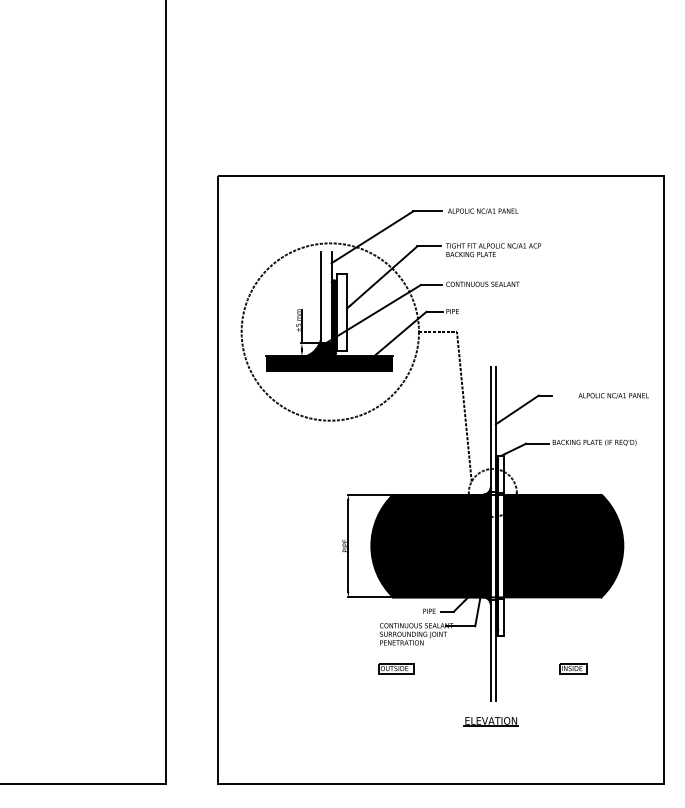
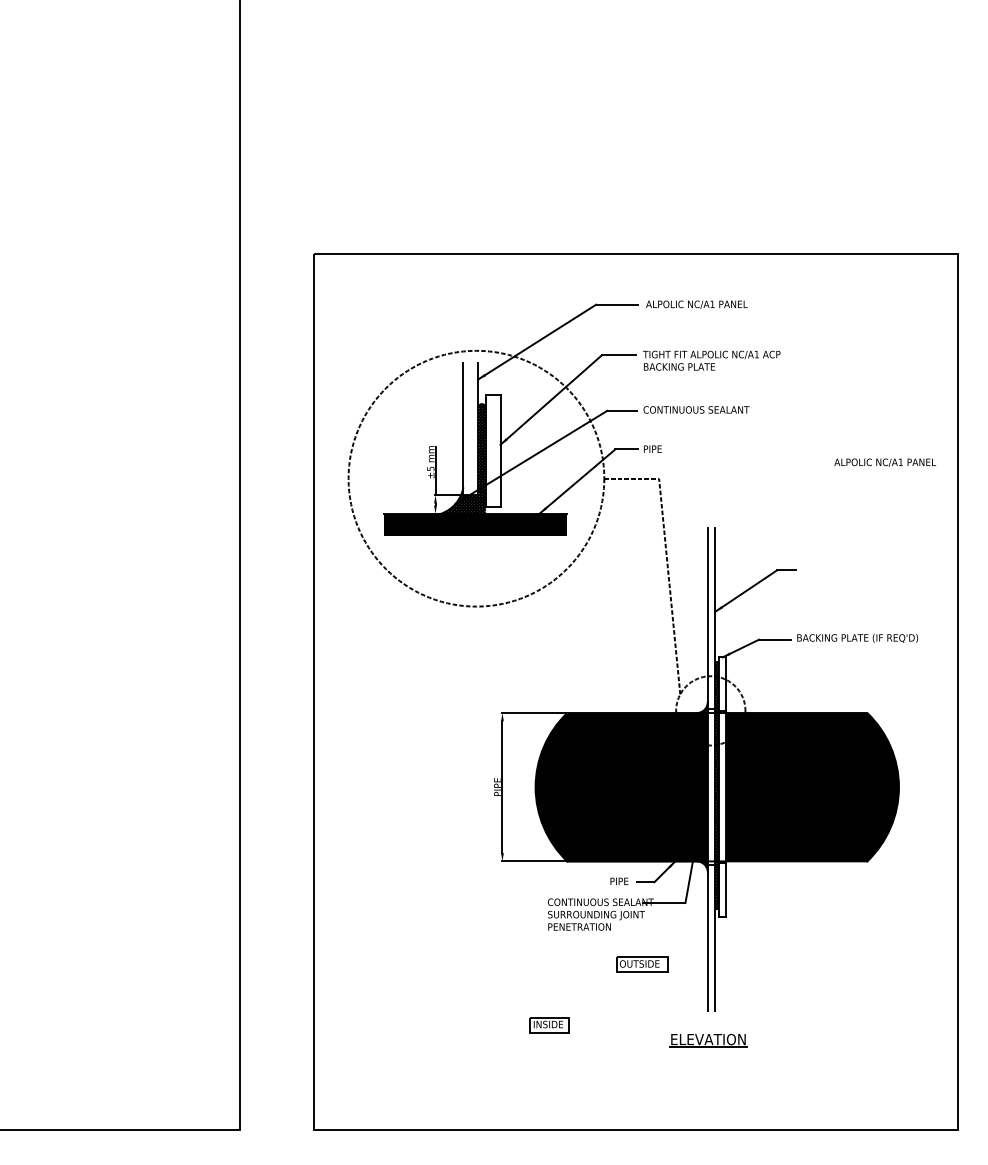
text: (613, 395) -> (884, 462), moved
part: (396, 668) -> (642, 963), moved
part: (573, 668) -> (550, 1024), moved

